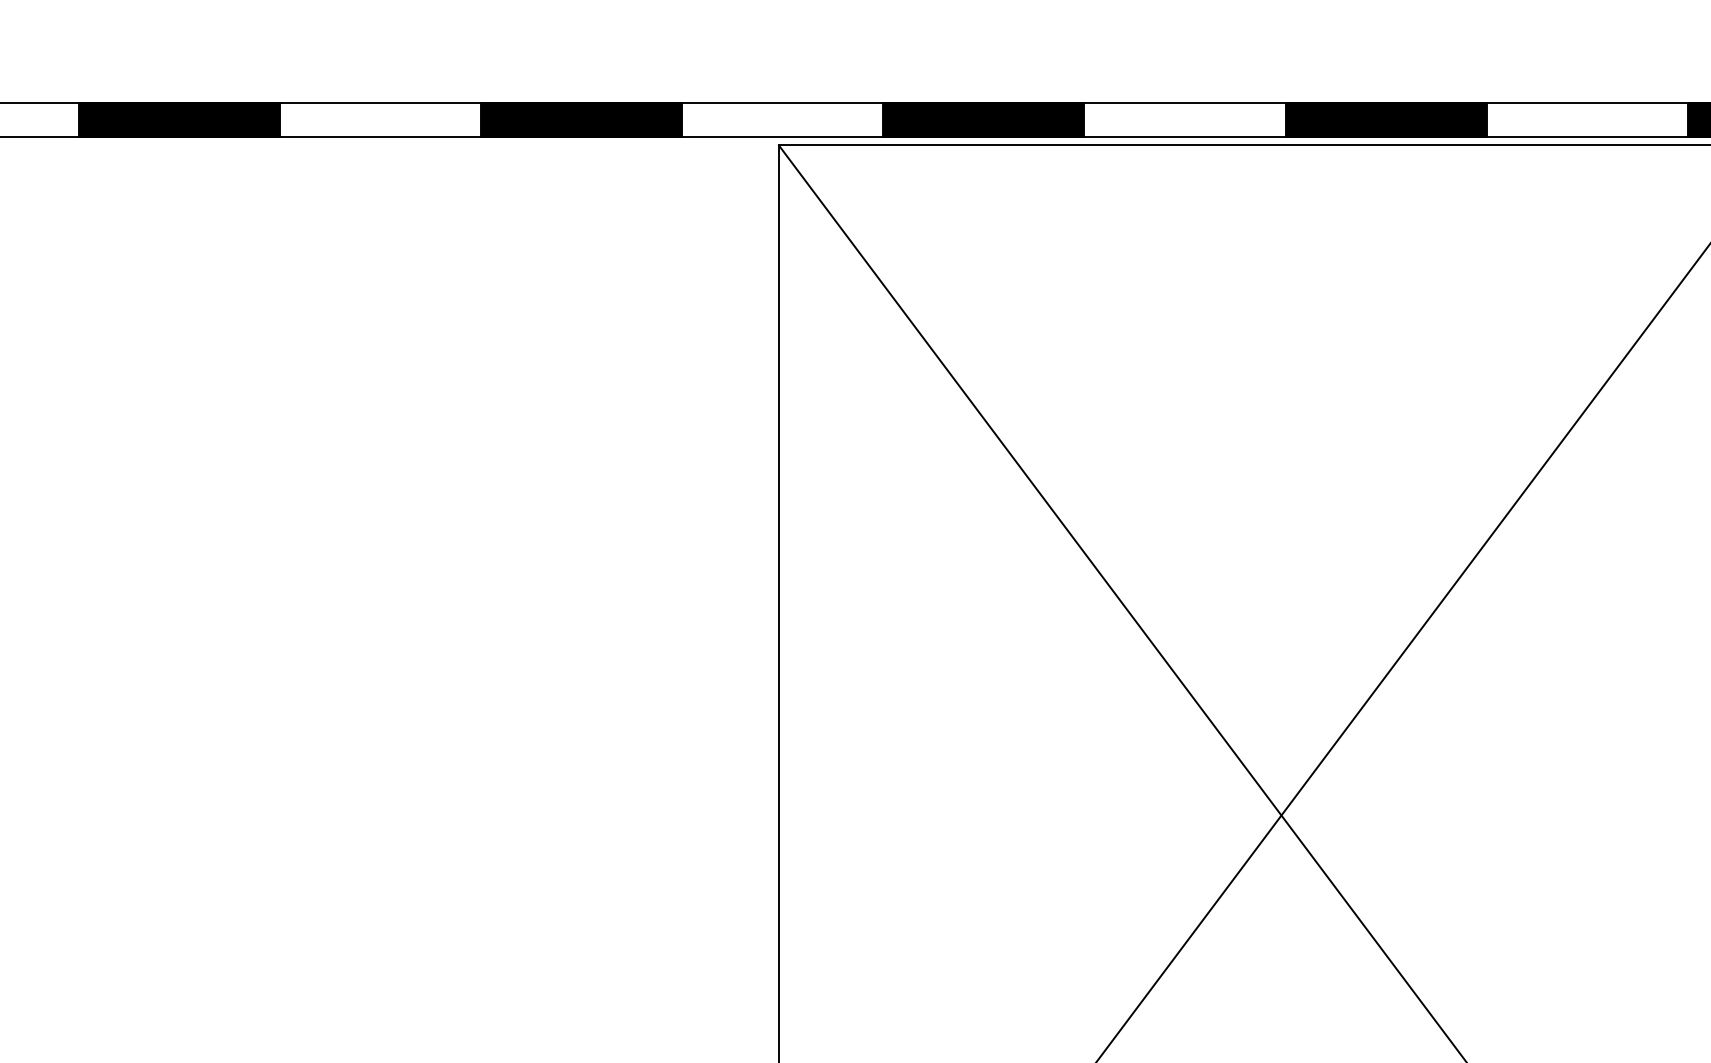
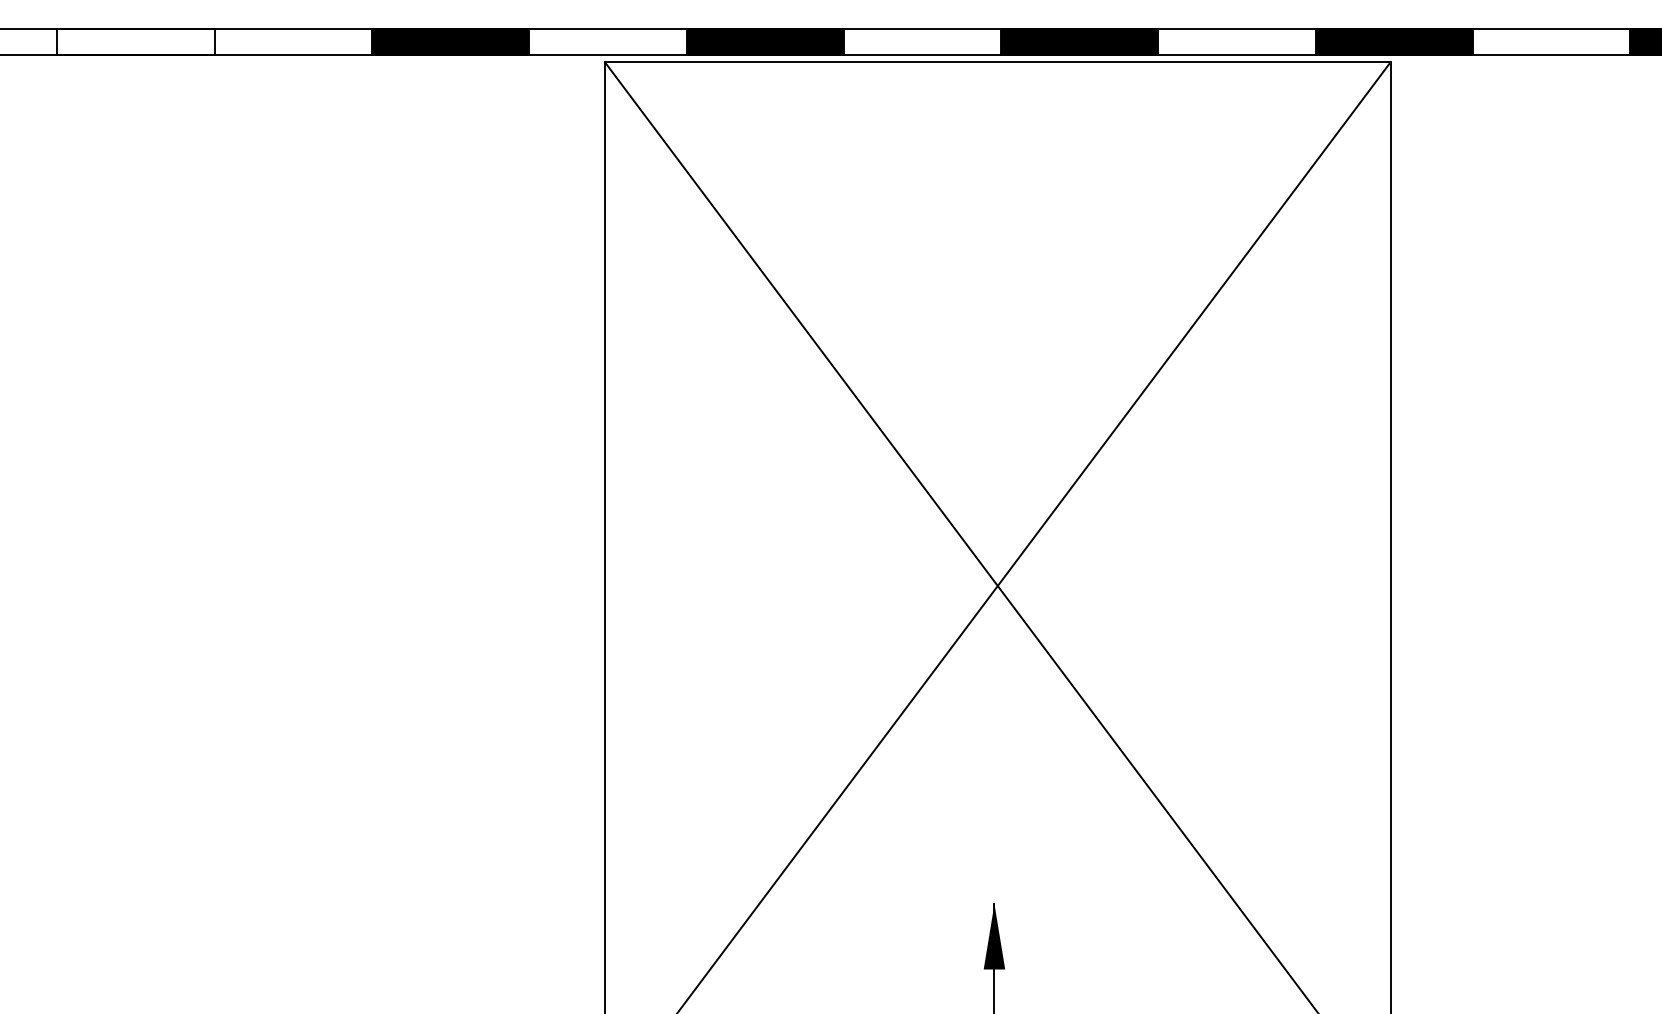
fill: (178, 120) -> (135, 42), removed

